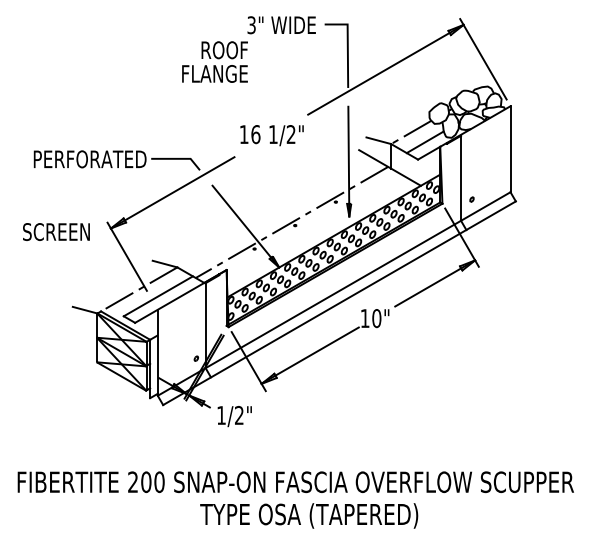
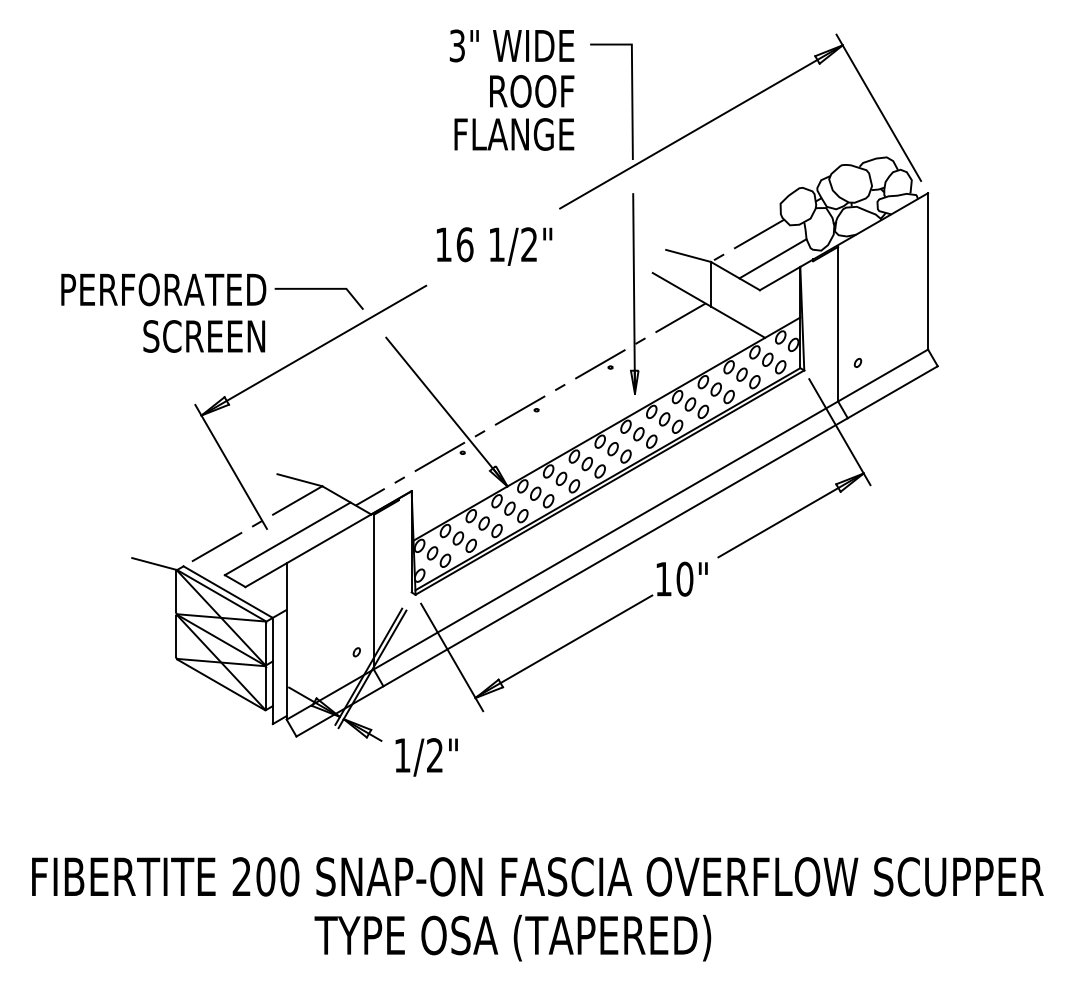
text: (214, 61) -> (513, 111), moved
text: (56, 231) -> (204, 335), moved
text: (309, 515) -> (513, 937), moved

